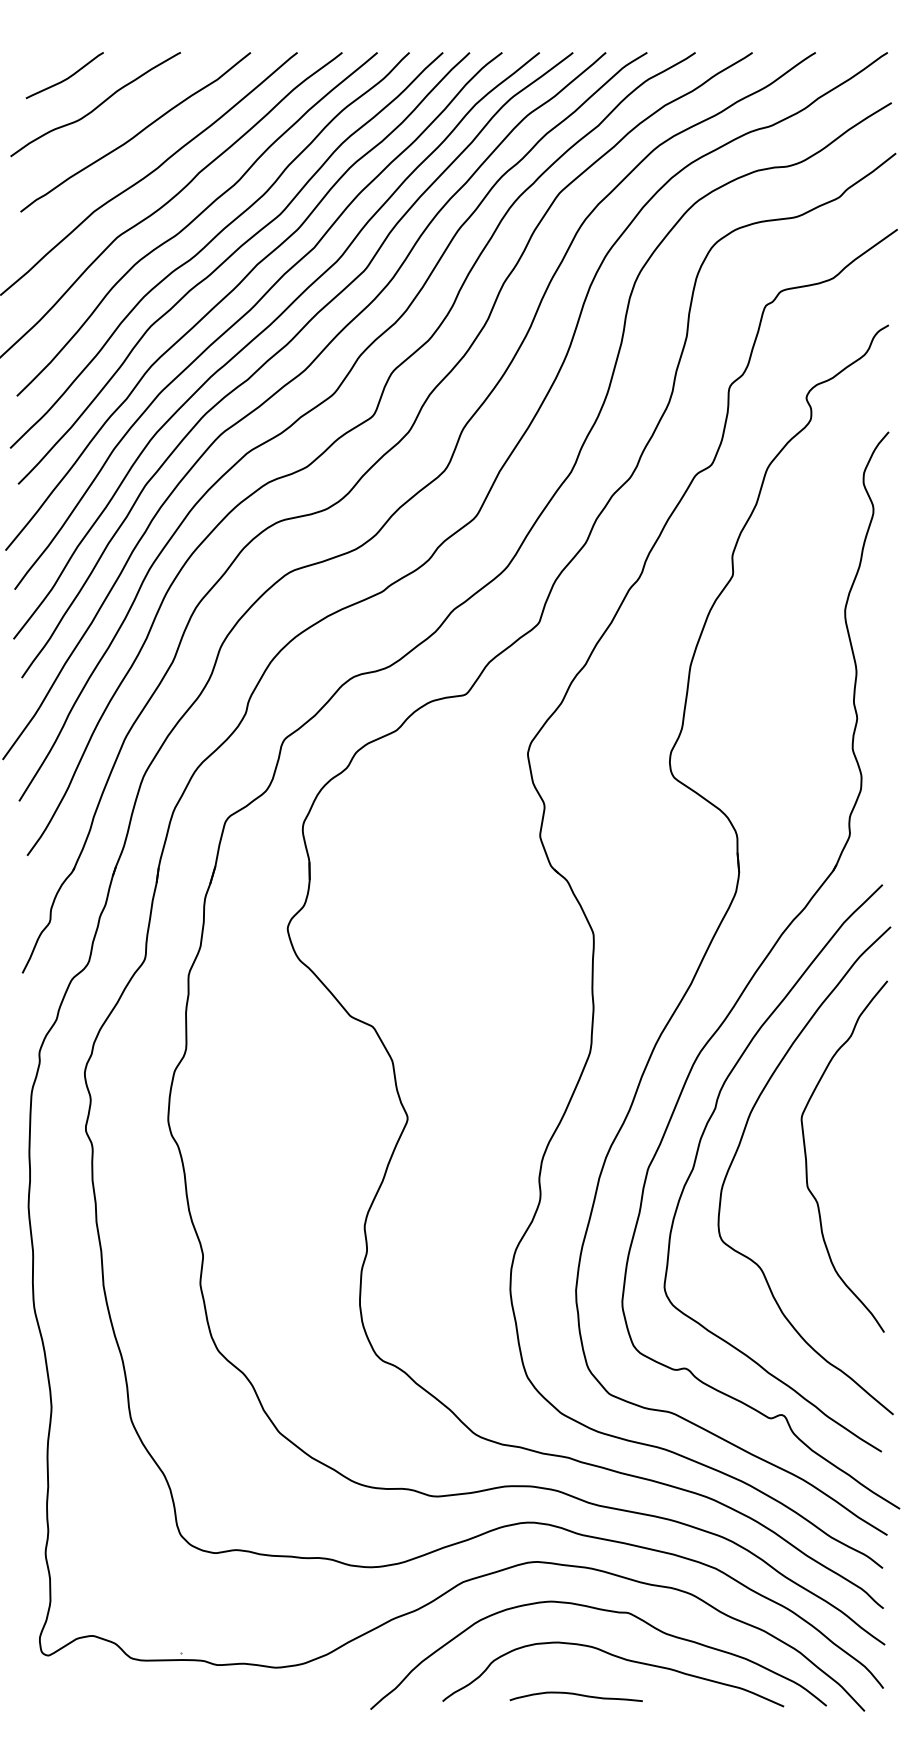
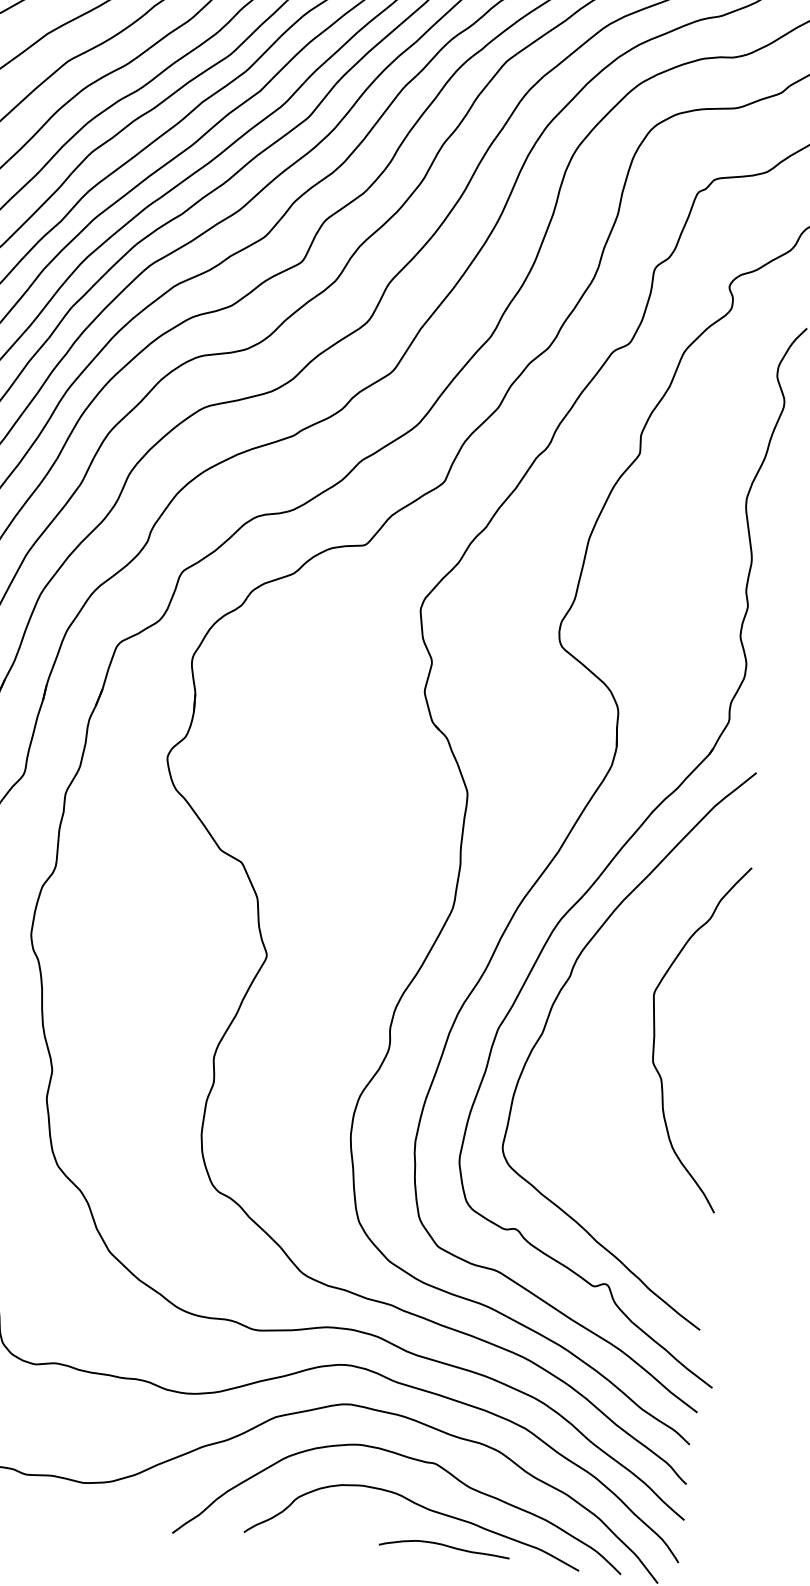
curve: (741, 1142) -> (592, 1012), removed
curve: (575, 1695) -> (443, 1546), moved

